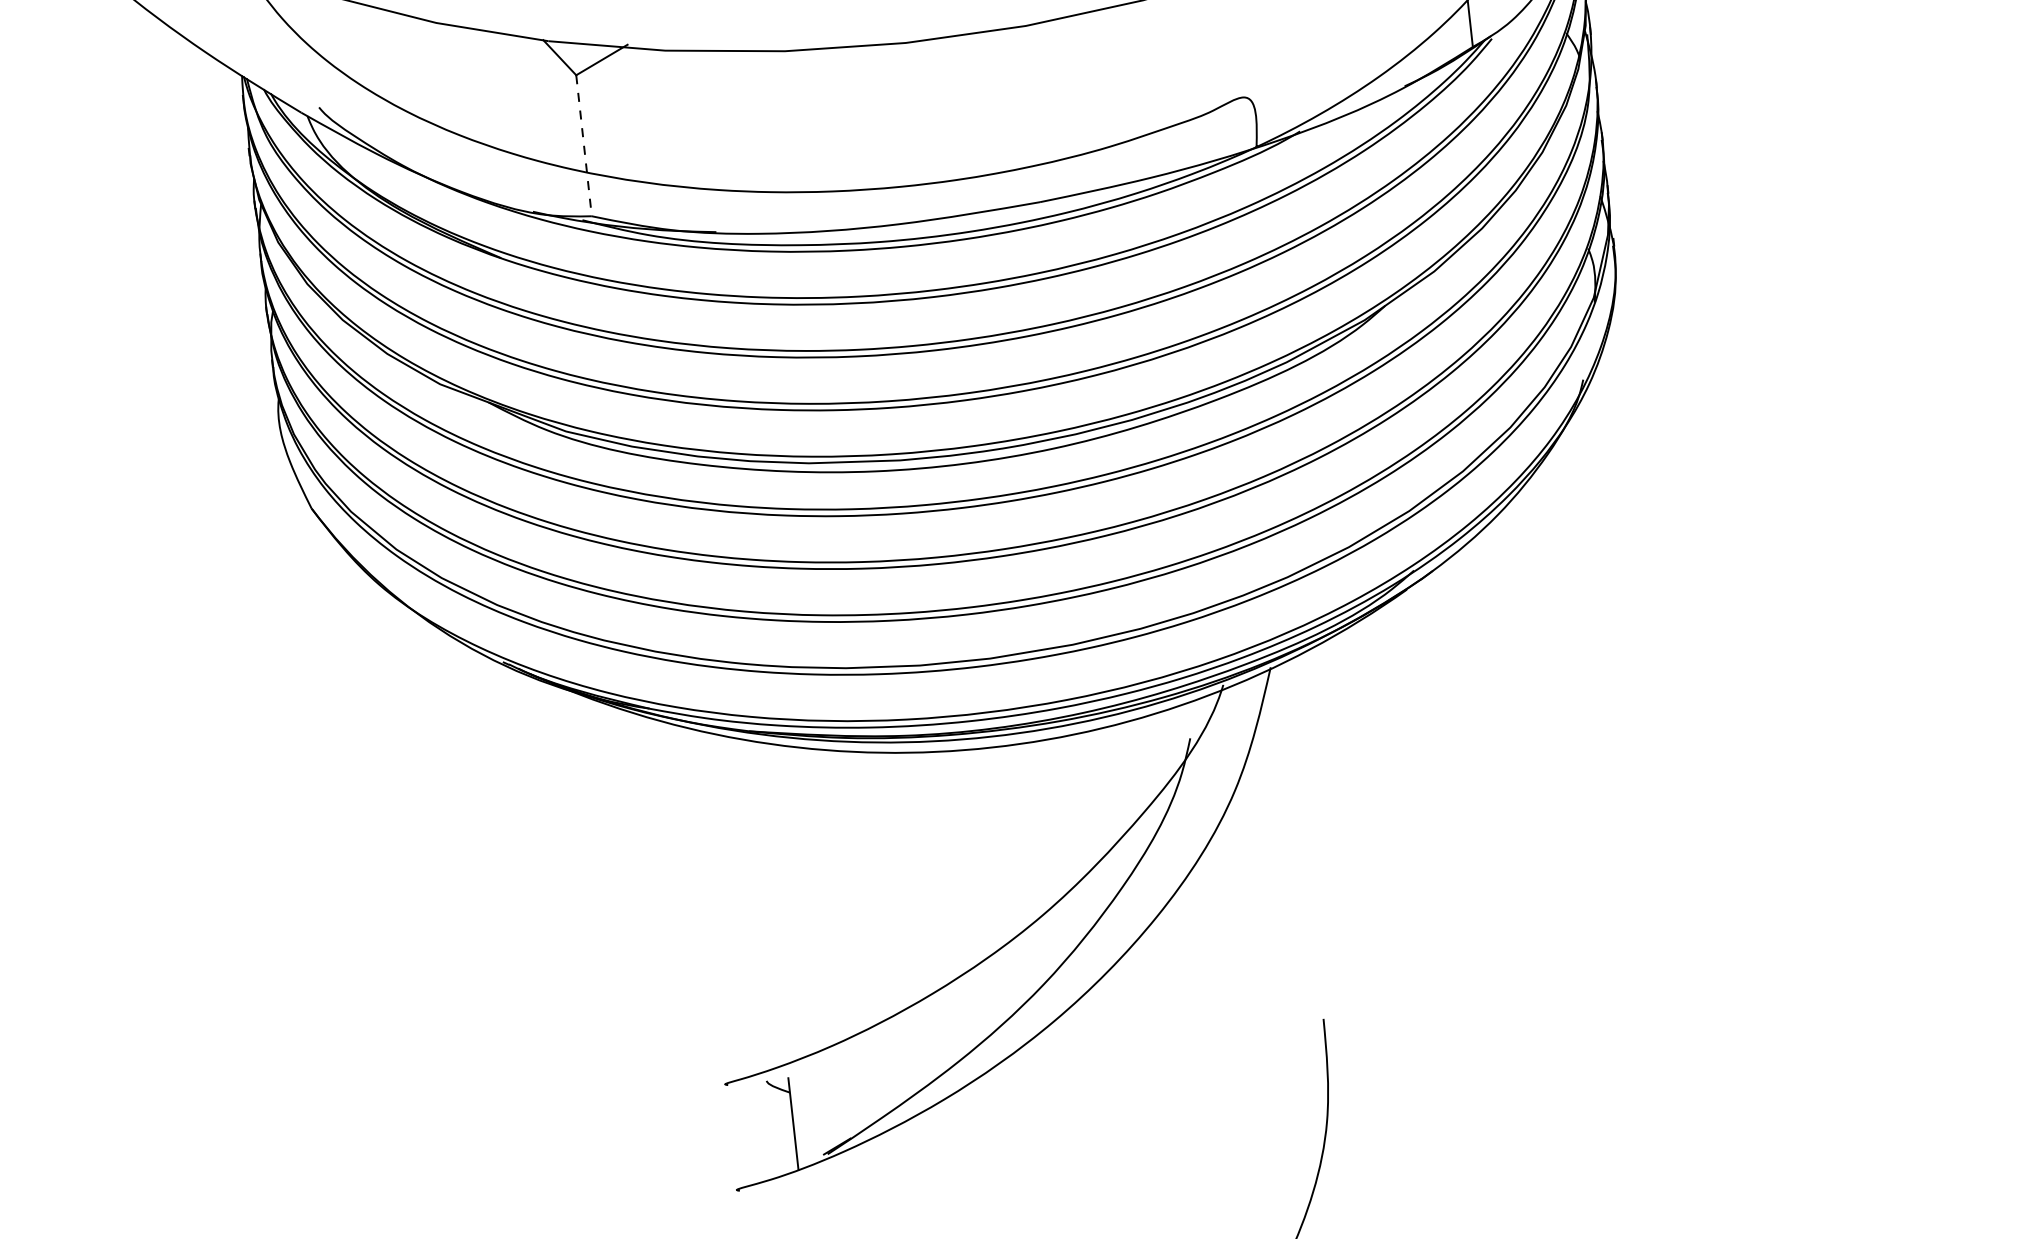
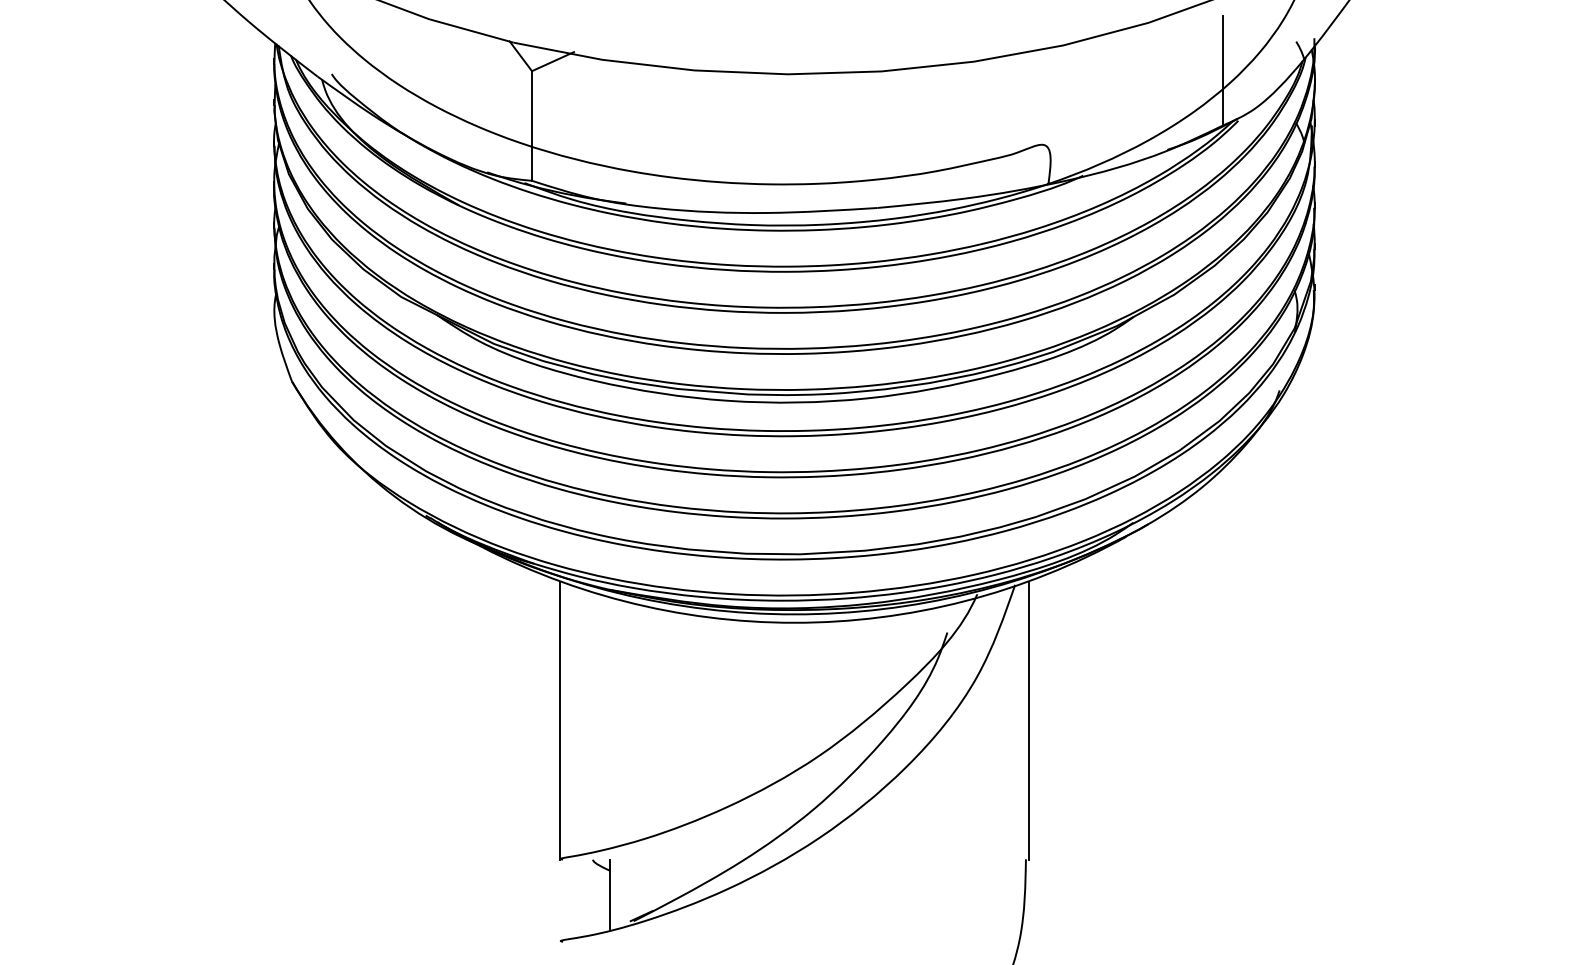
line: (583, 145) -> (531, 125), dashed -> solid
line: (1308, 839) -> (1029, 720), added
line: (703, 906) -> (559, 720), added

